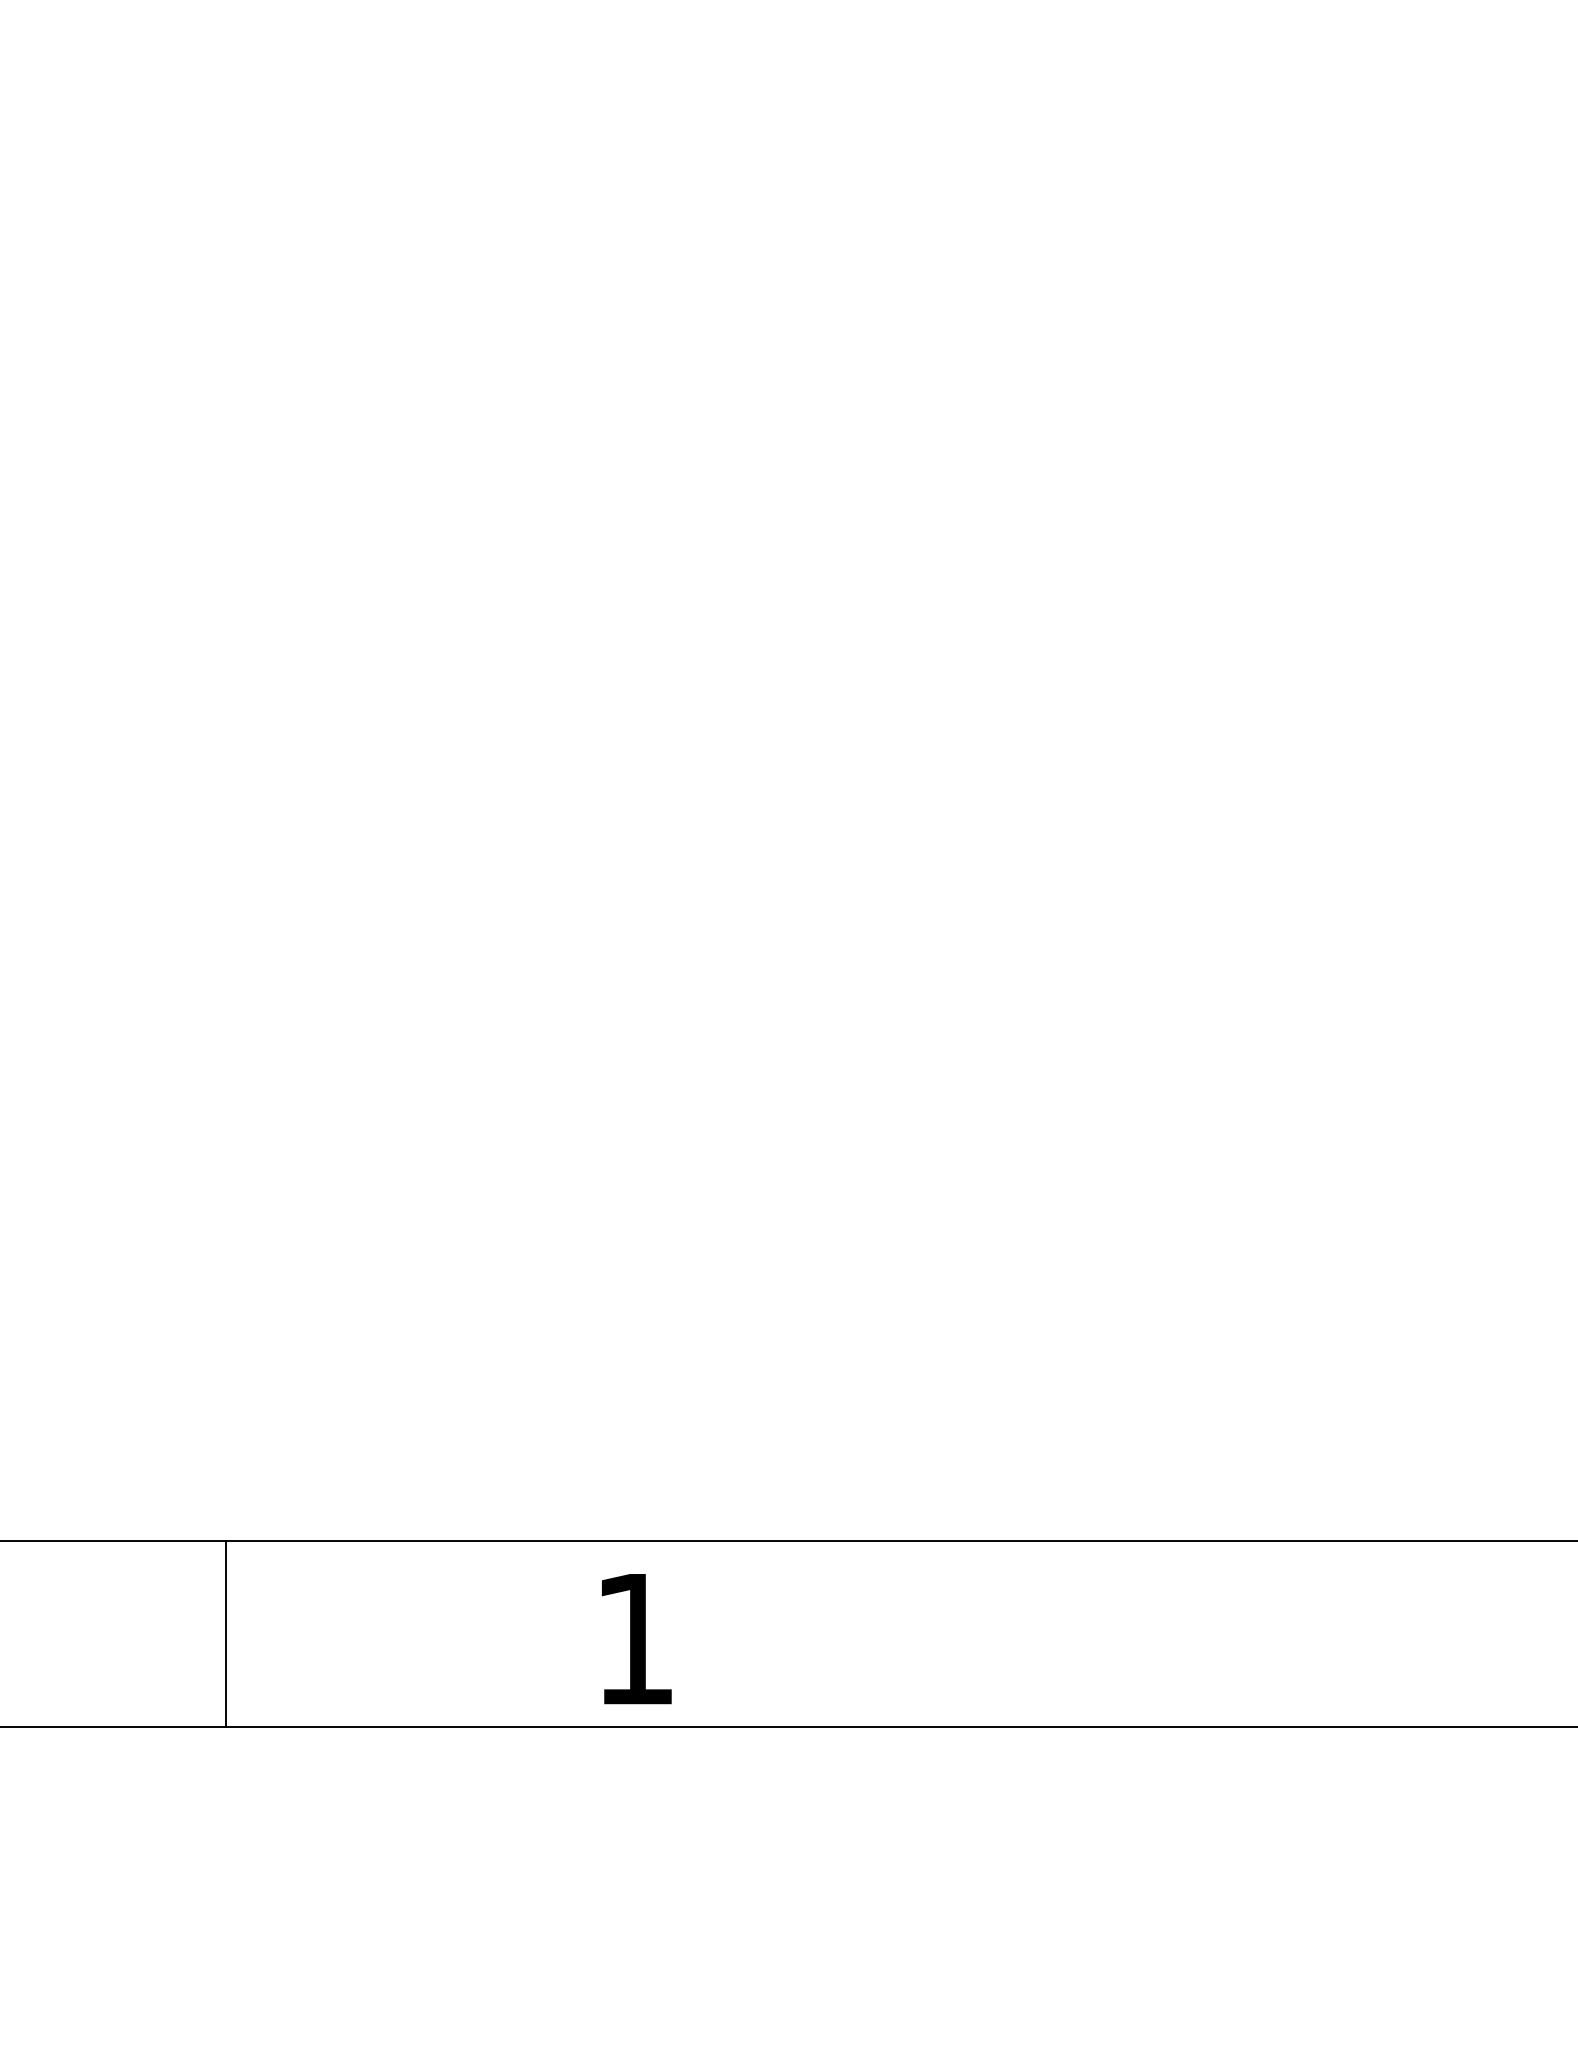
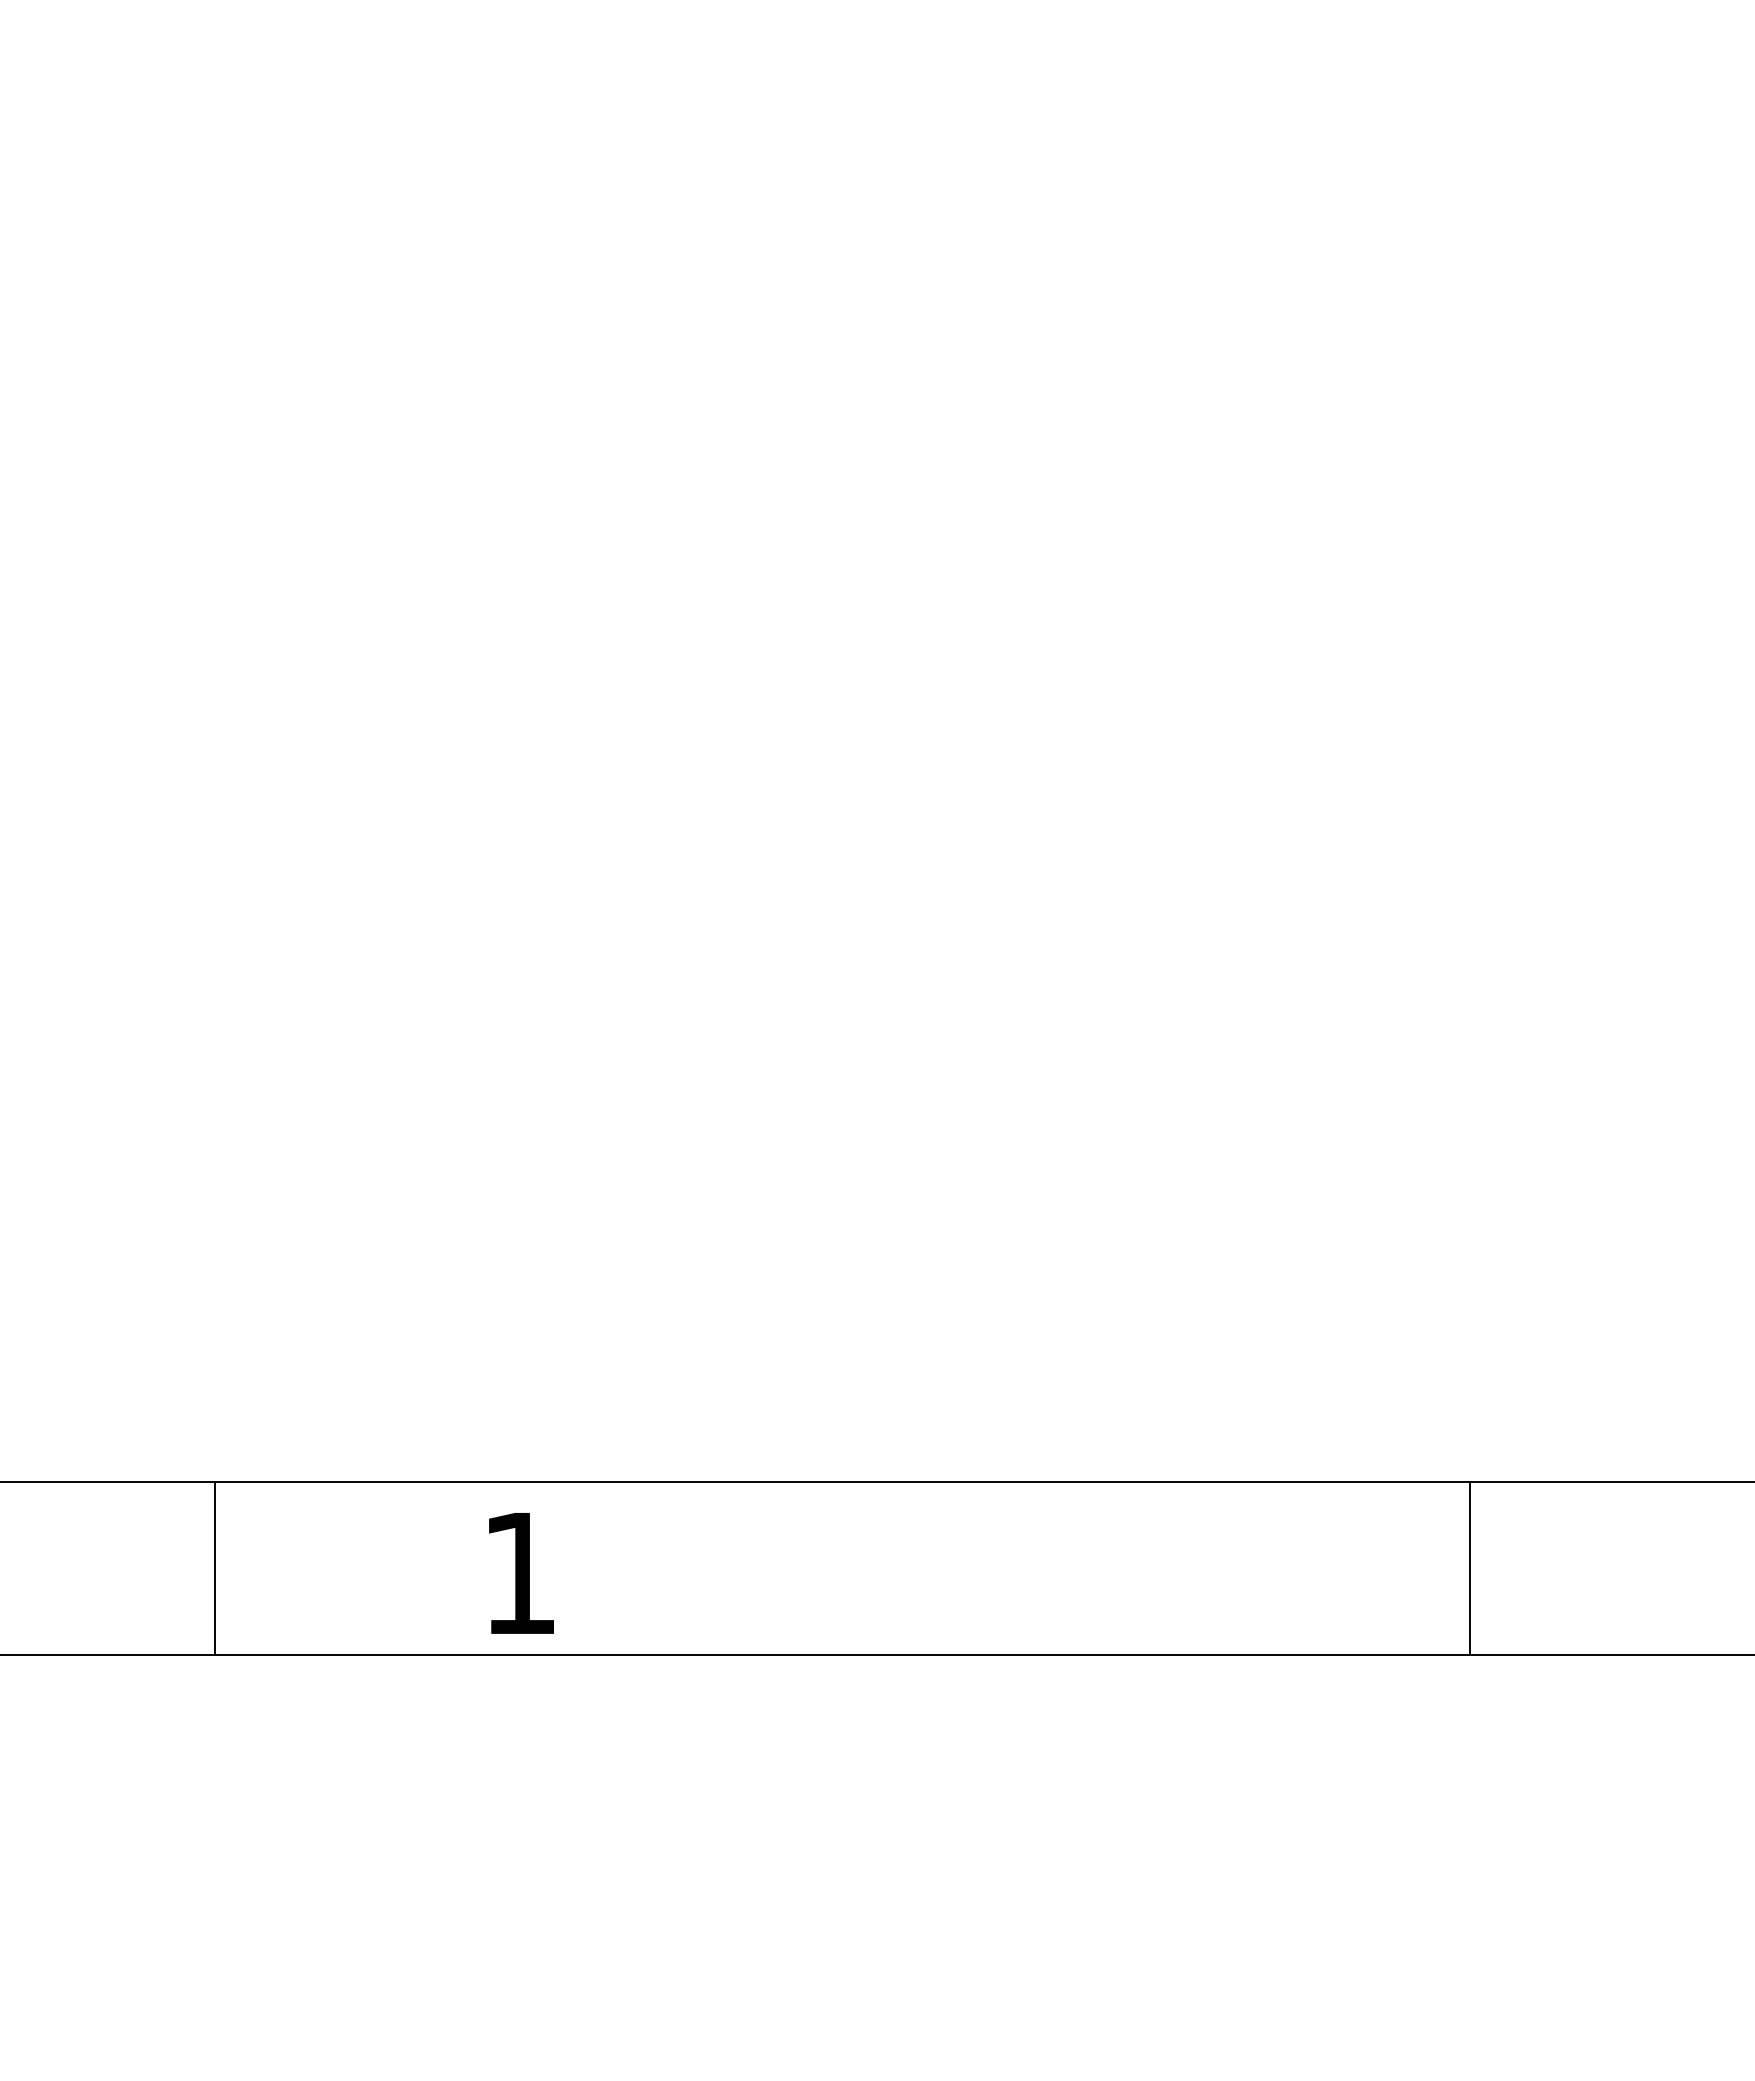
line: (225, 1633) -> (214, 1568), moved

